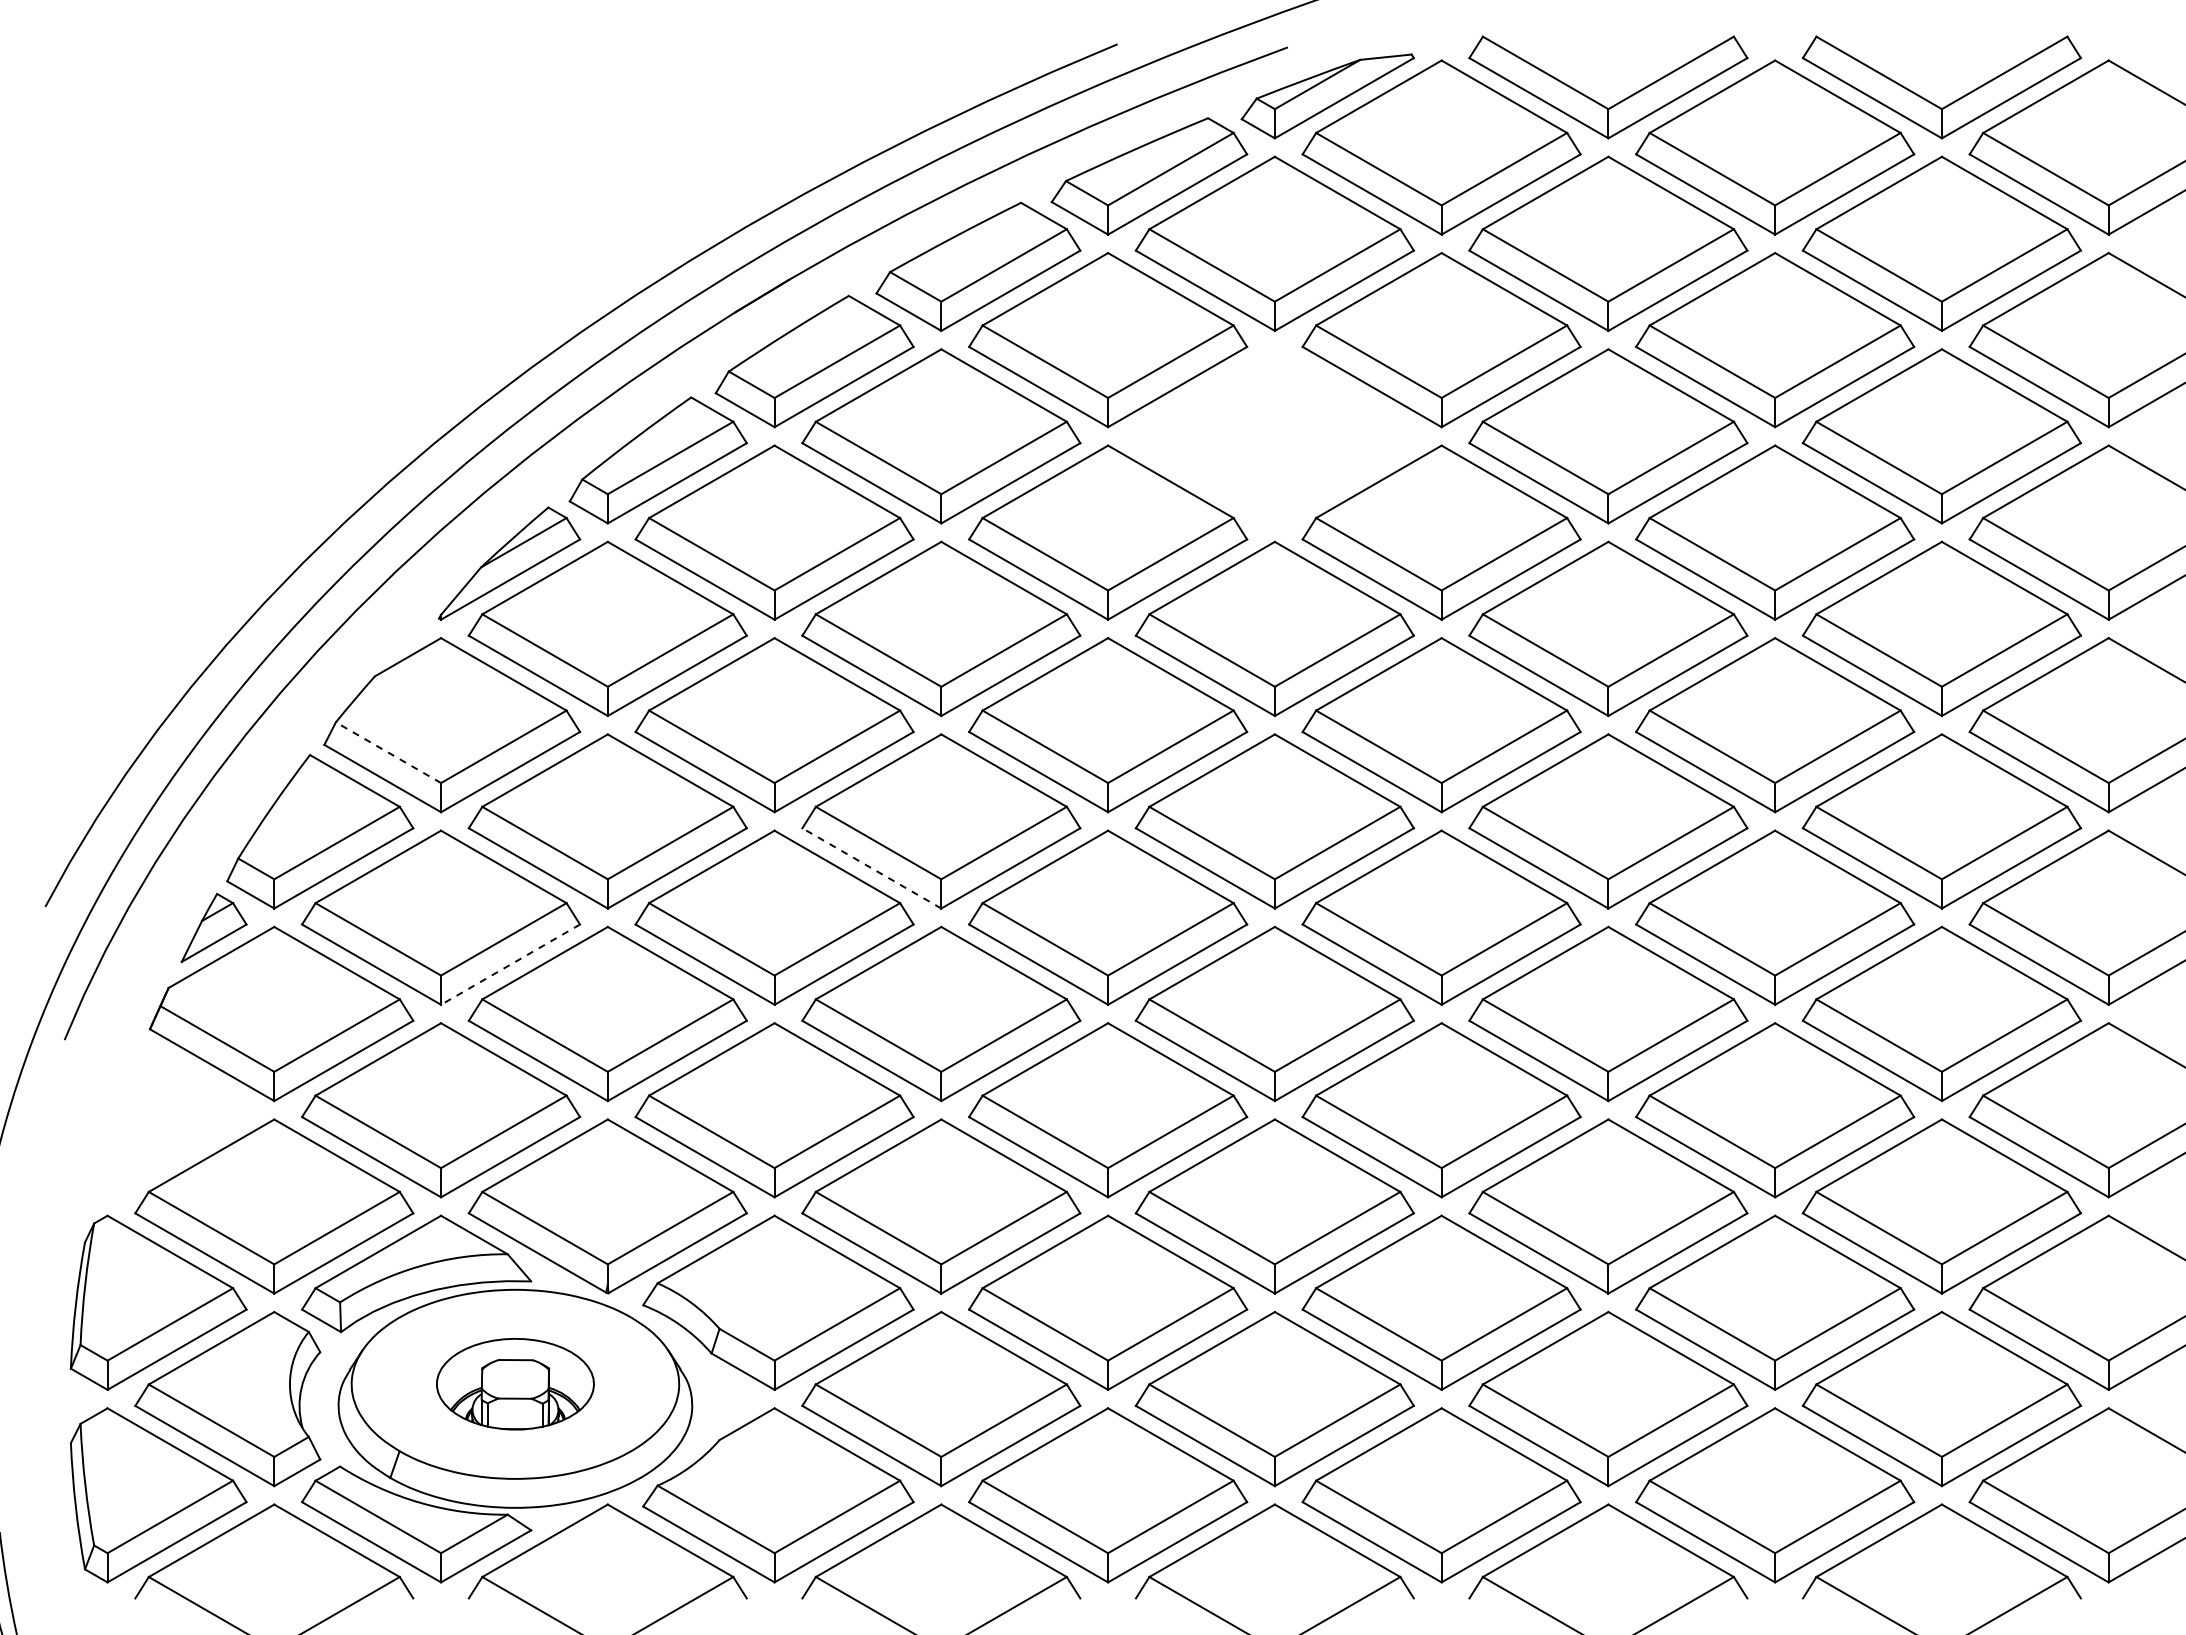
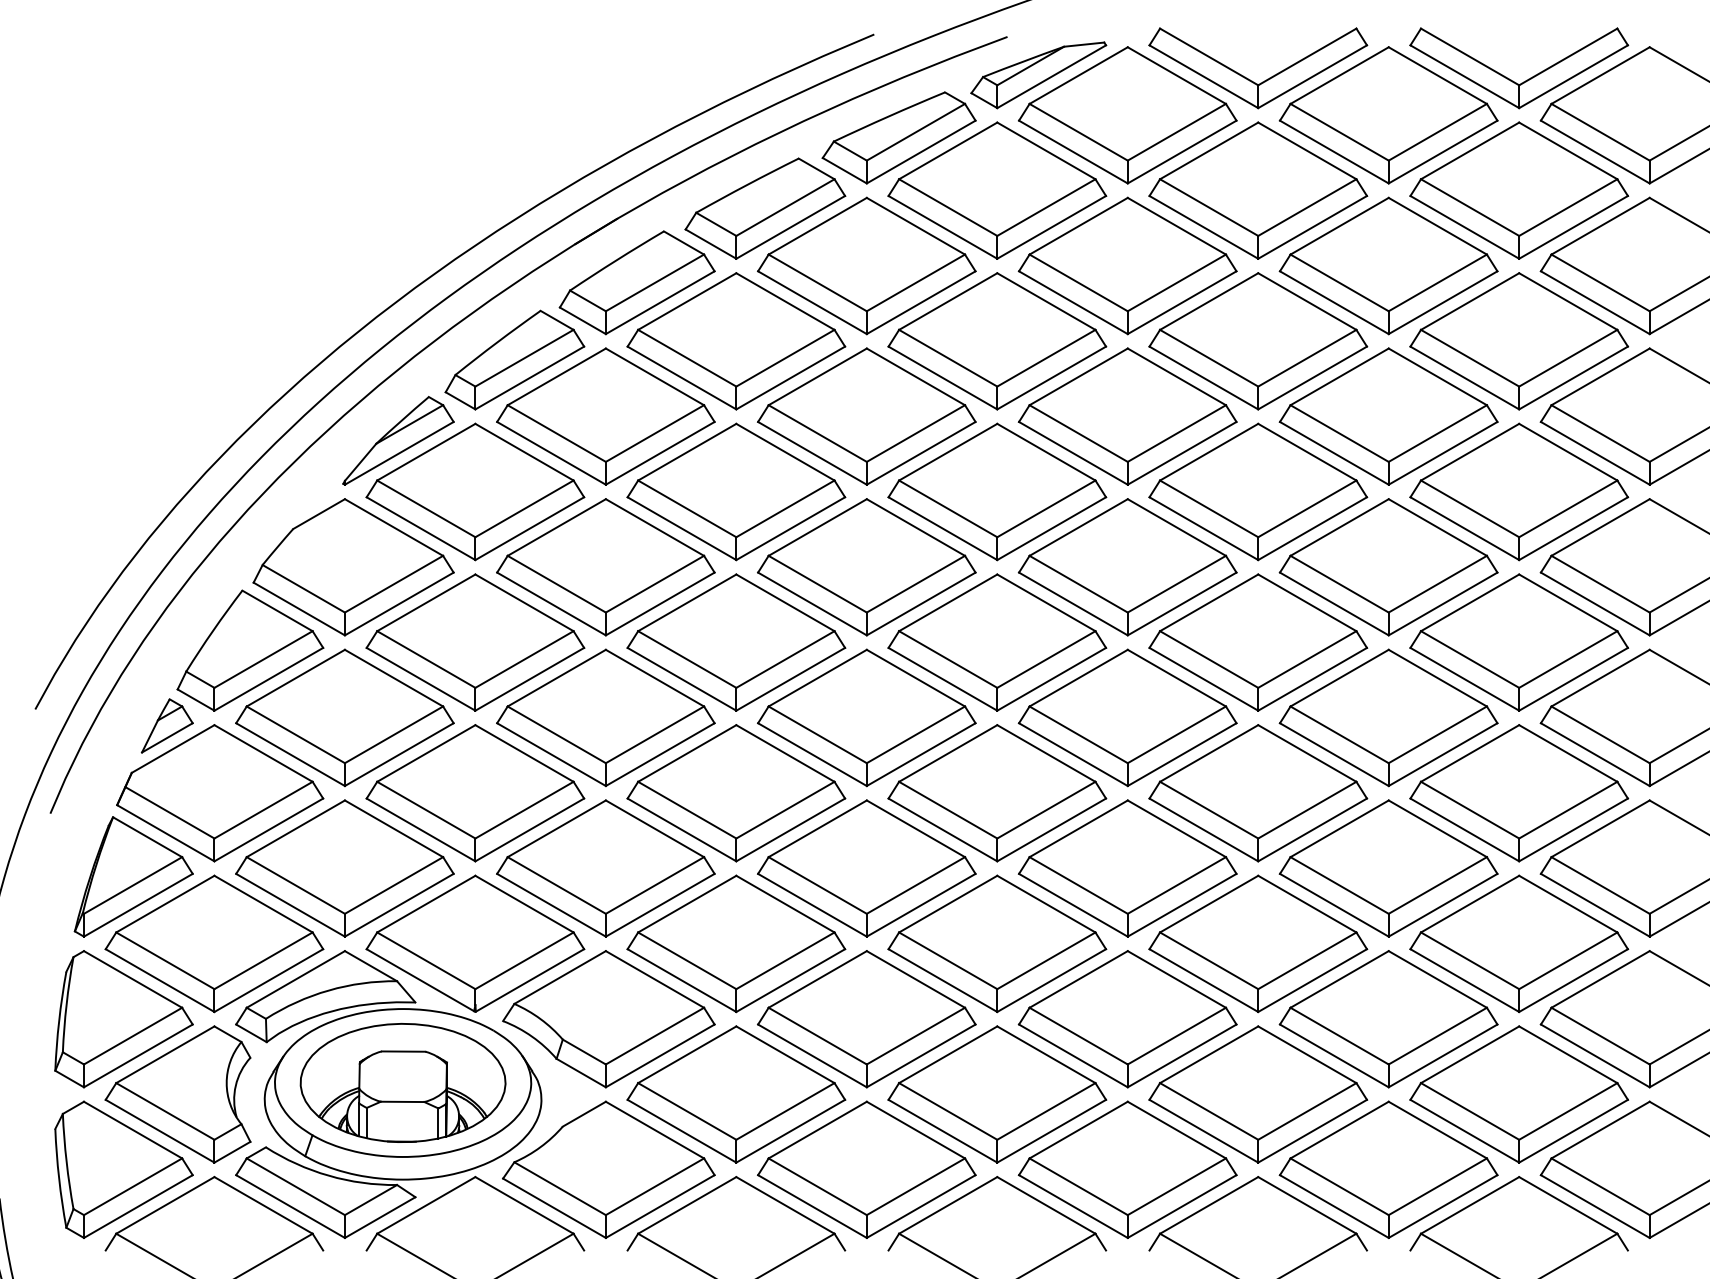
part: (1274, 436) -> (997, 341), added
line: (388, 752) -> (303, 588), dashed -> solid
line: (871, 868) -> (681, 679), dashed -> solid
line: (510, 964) -> (399, 754), dashed -> solid
part: (170, 1120) -> (133, 876), added
part: (515, 1383) -> (403, 1082), size x1.67

